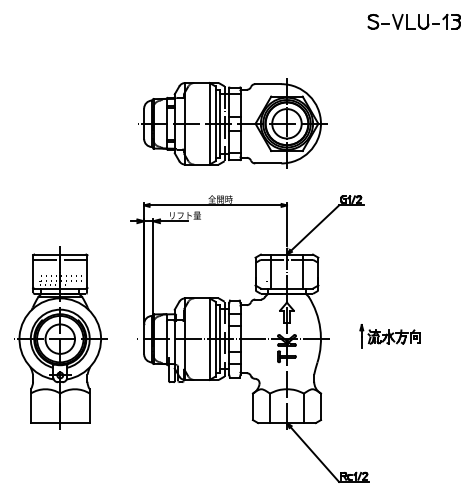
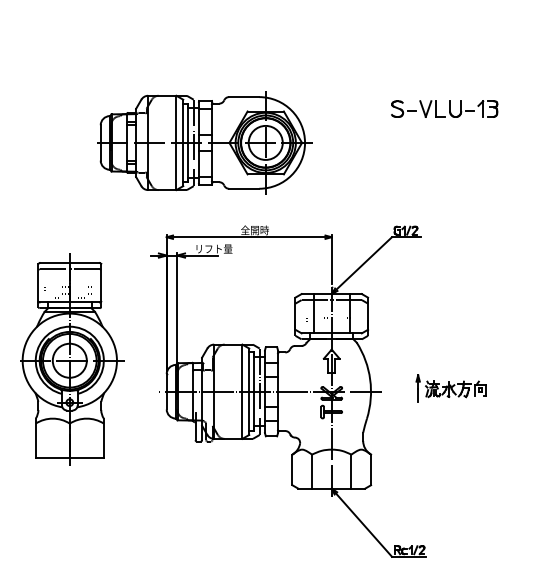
part: (413, 21) -> (444, 108), moved
part: (233, 123) -> (204, 142), moved
part: (62, 338) -> (72, 359), moved

